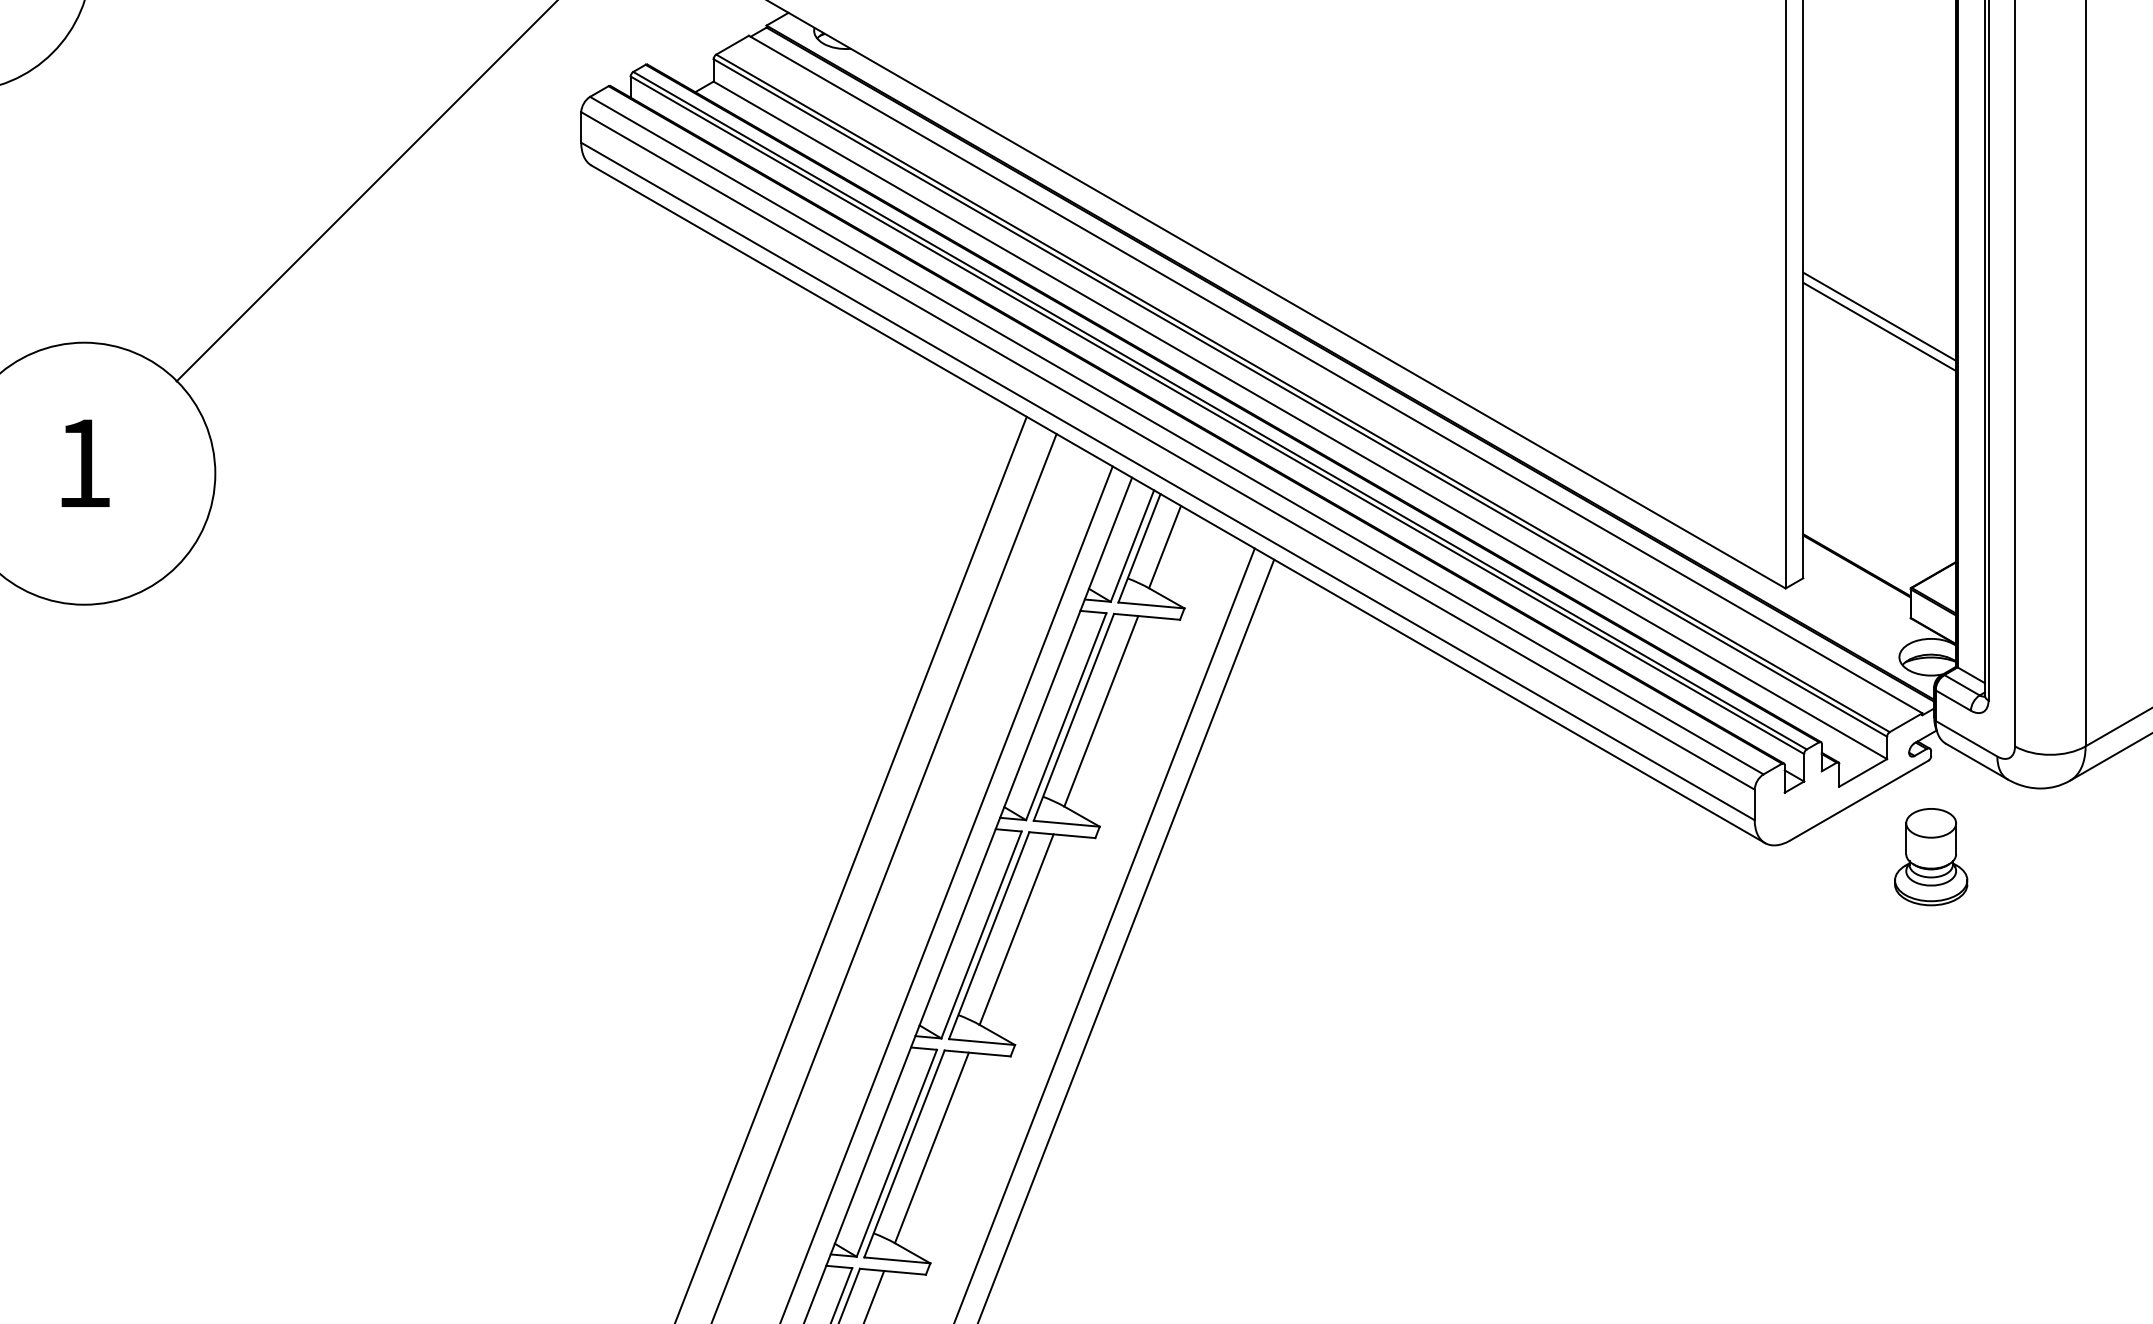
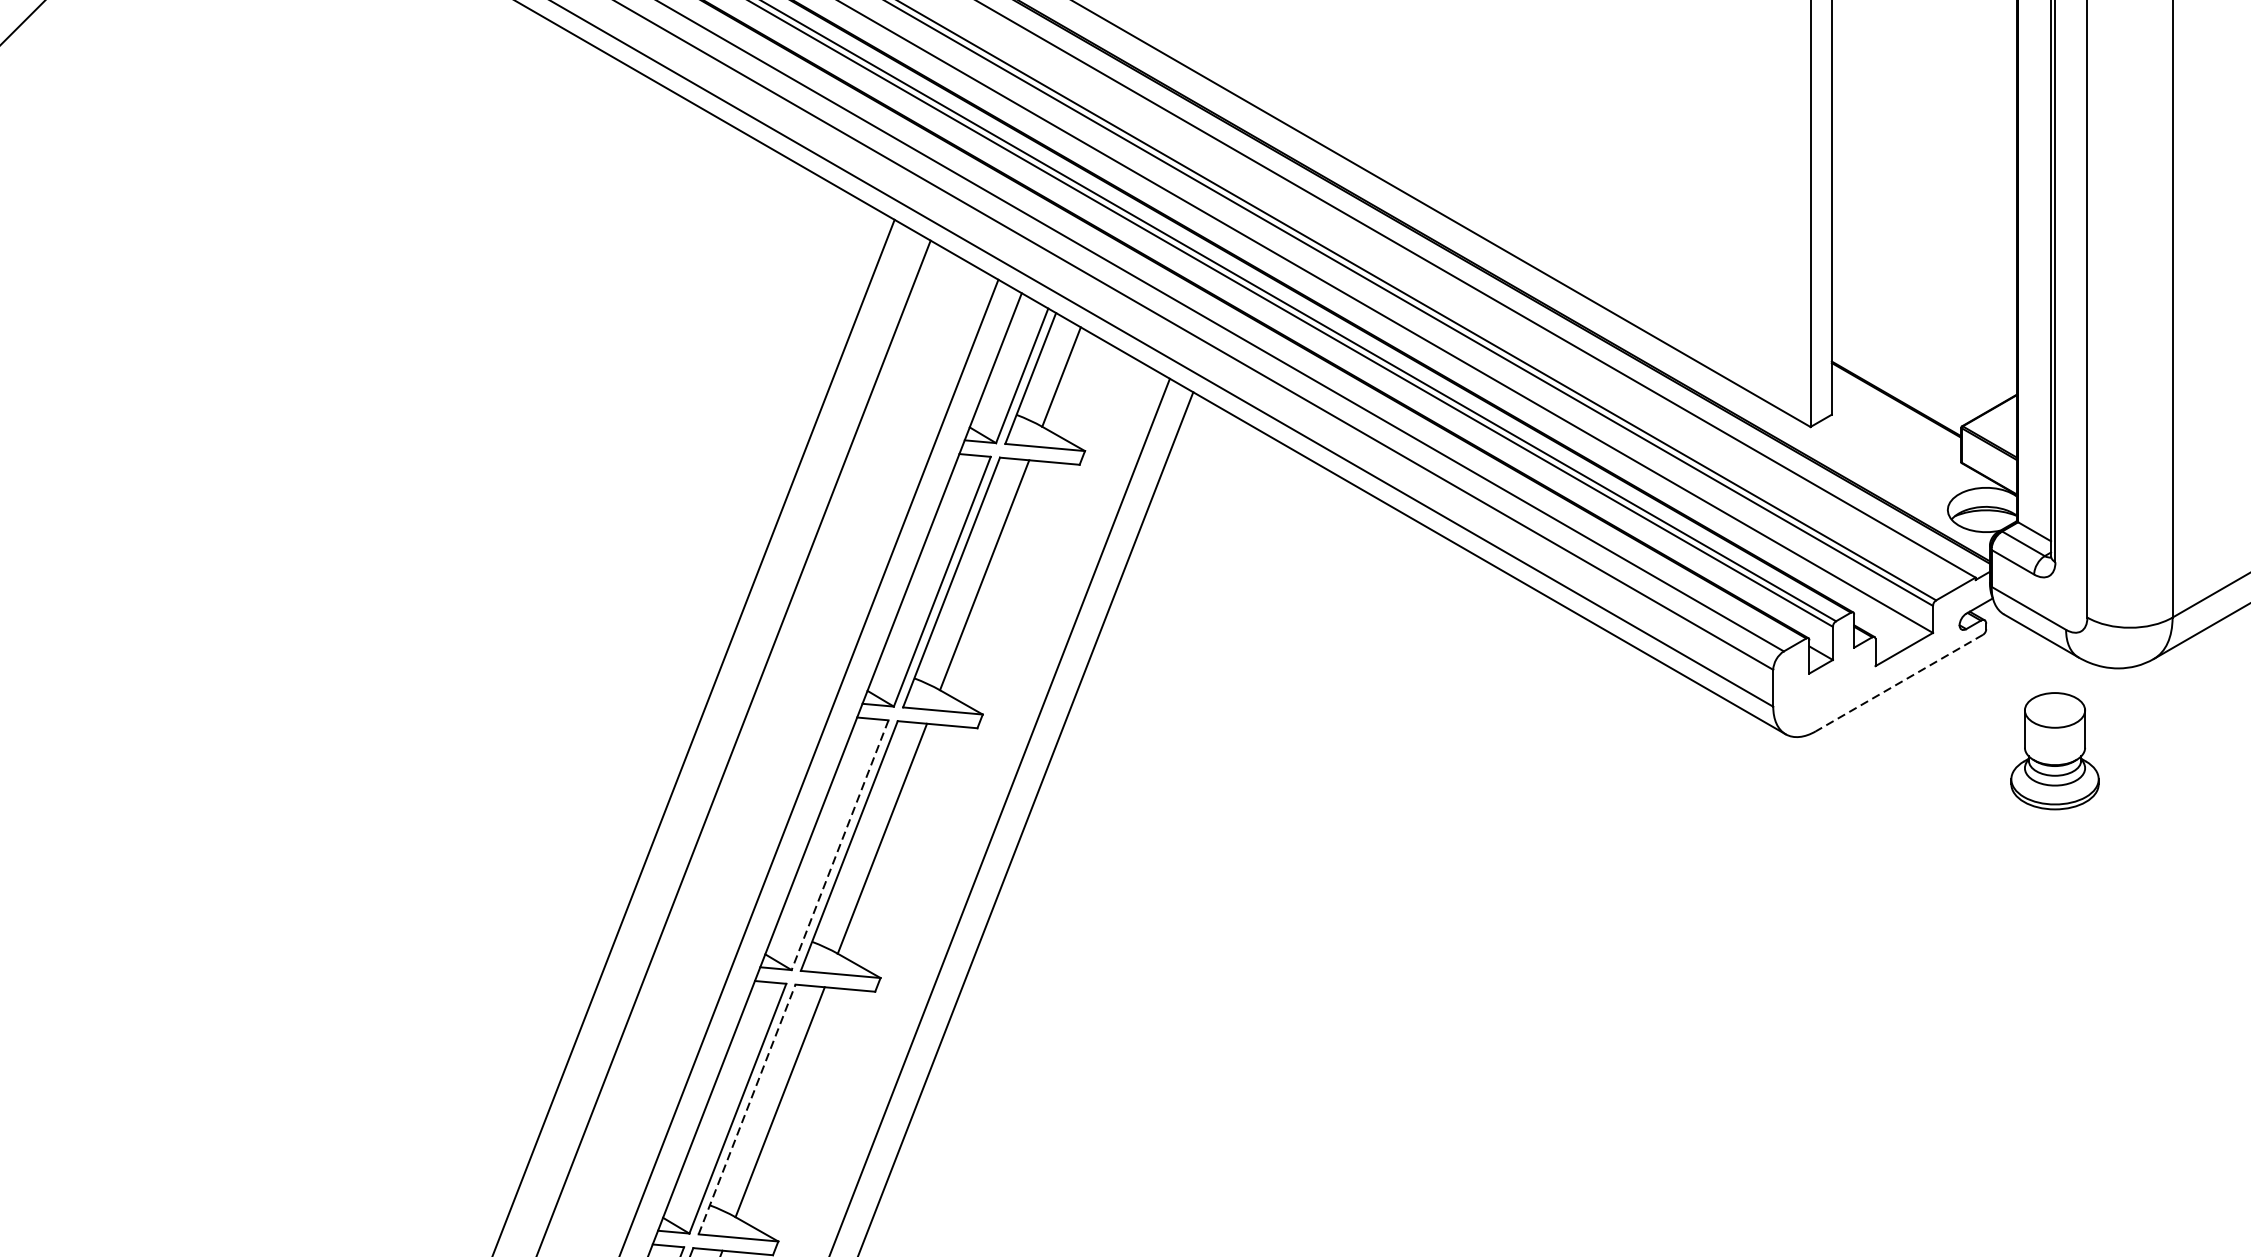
line: (1879, 316) -> (1923, 98), removed
line: (1879, 326) -> (1923, 110), removed
line: (1859, 800) -> (1899, 682), solid -> dashed
part: (1931, 857) -> (2055, 751), moved
line: (981, 934) -> (840, 844), solid -> dashed
line: (904, 1153) -> (747, 1108), solid -> dashed

